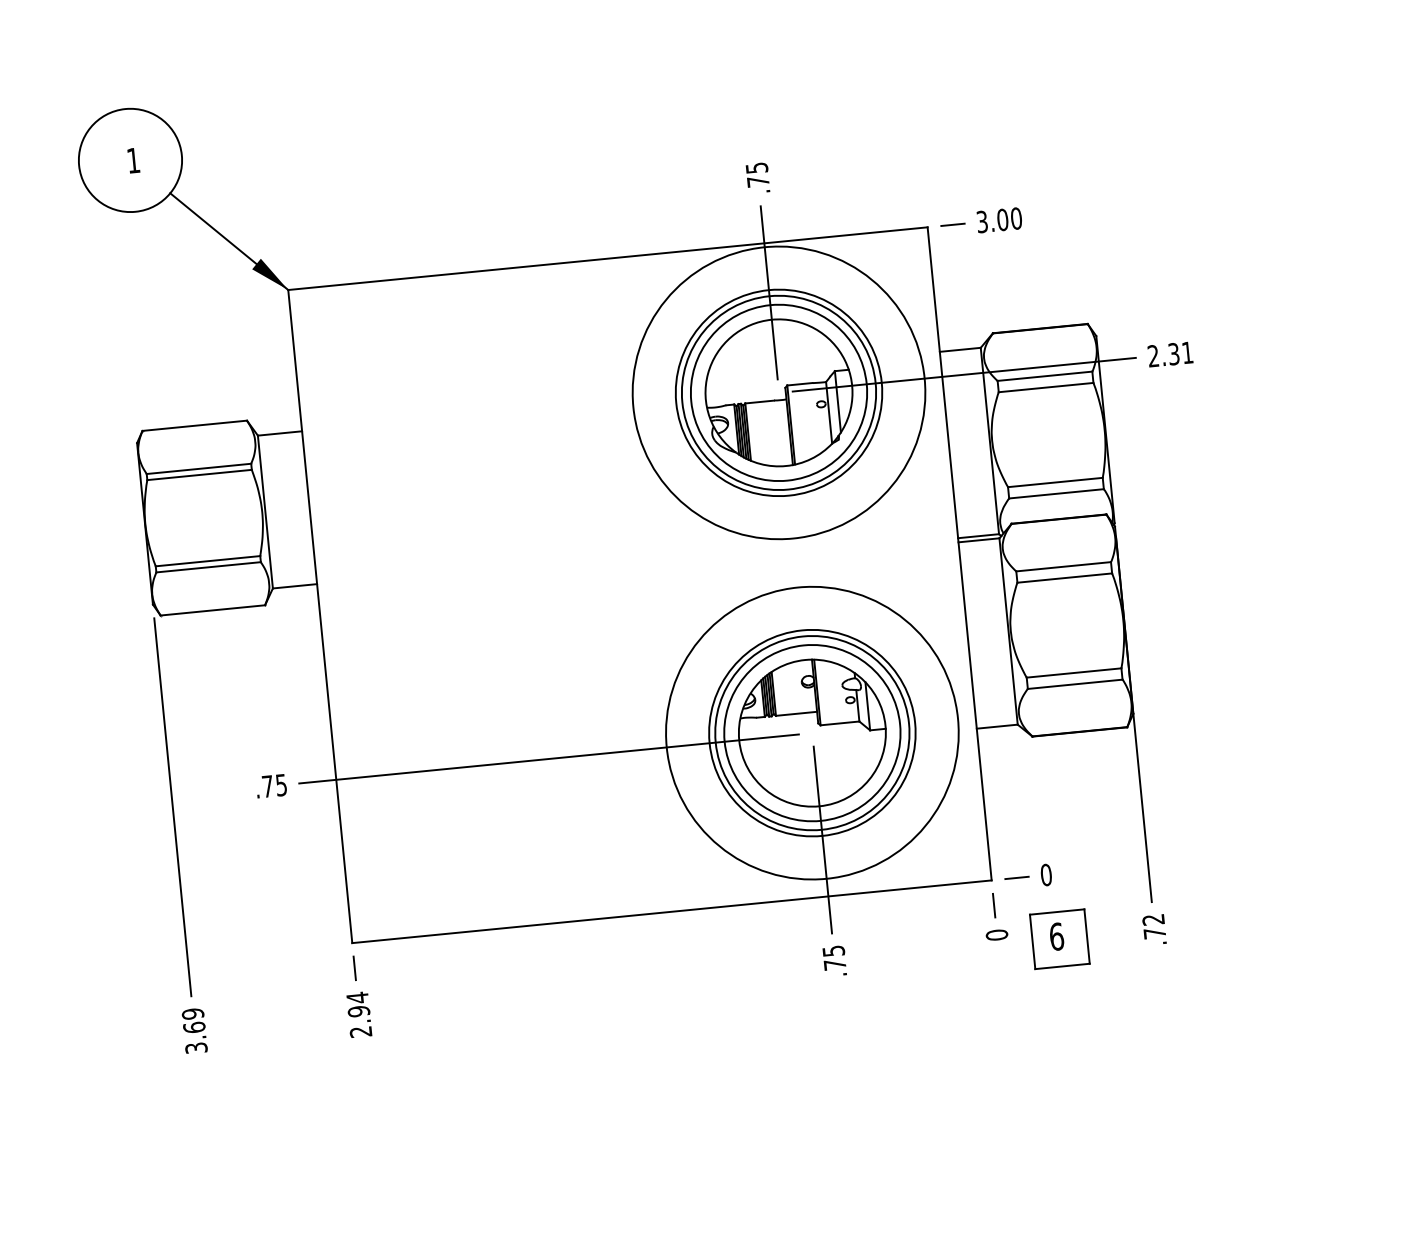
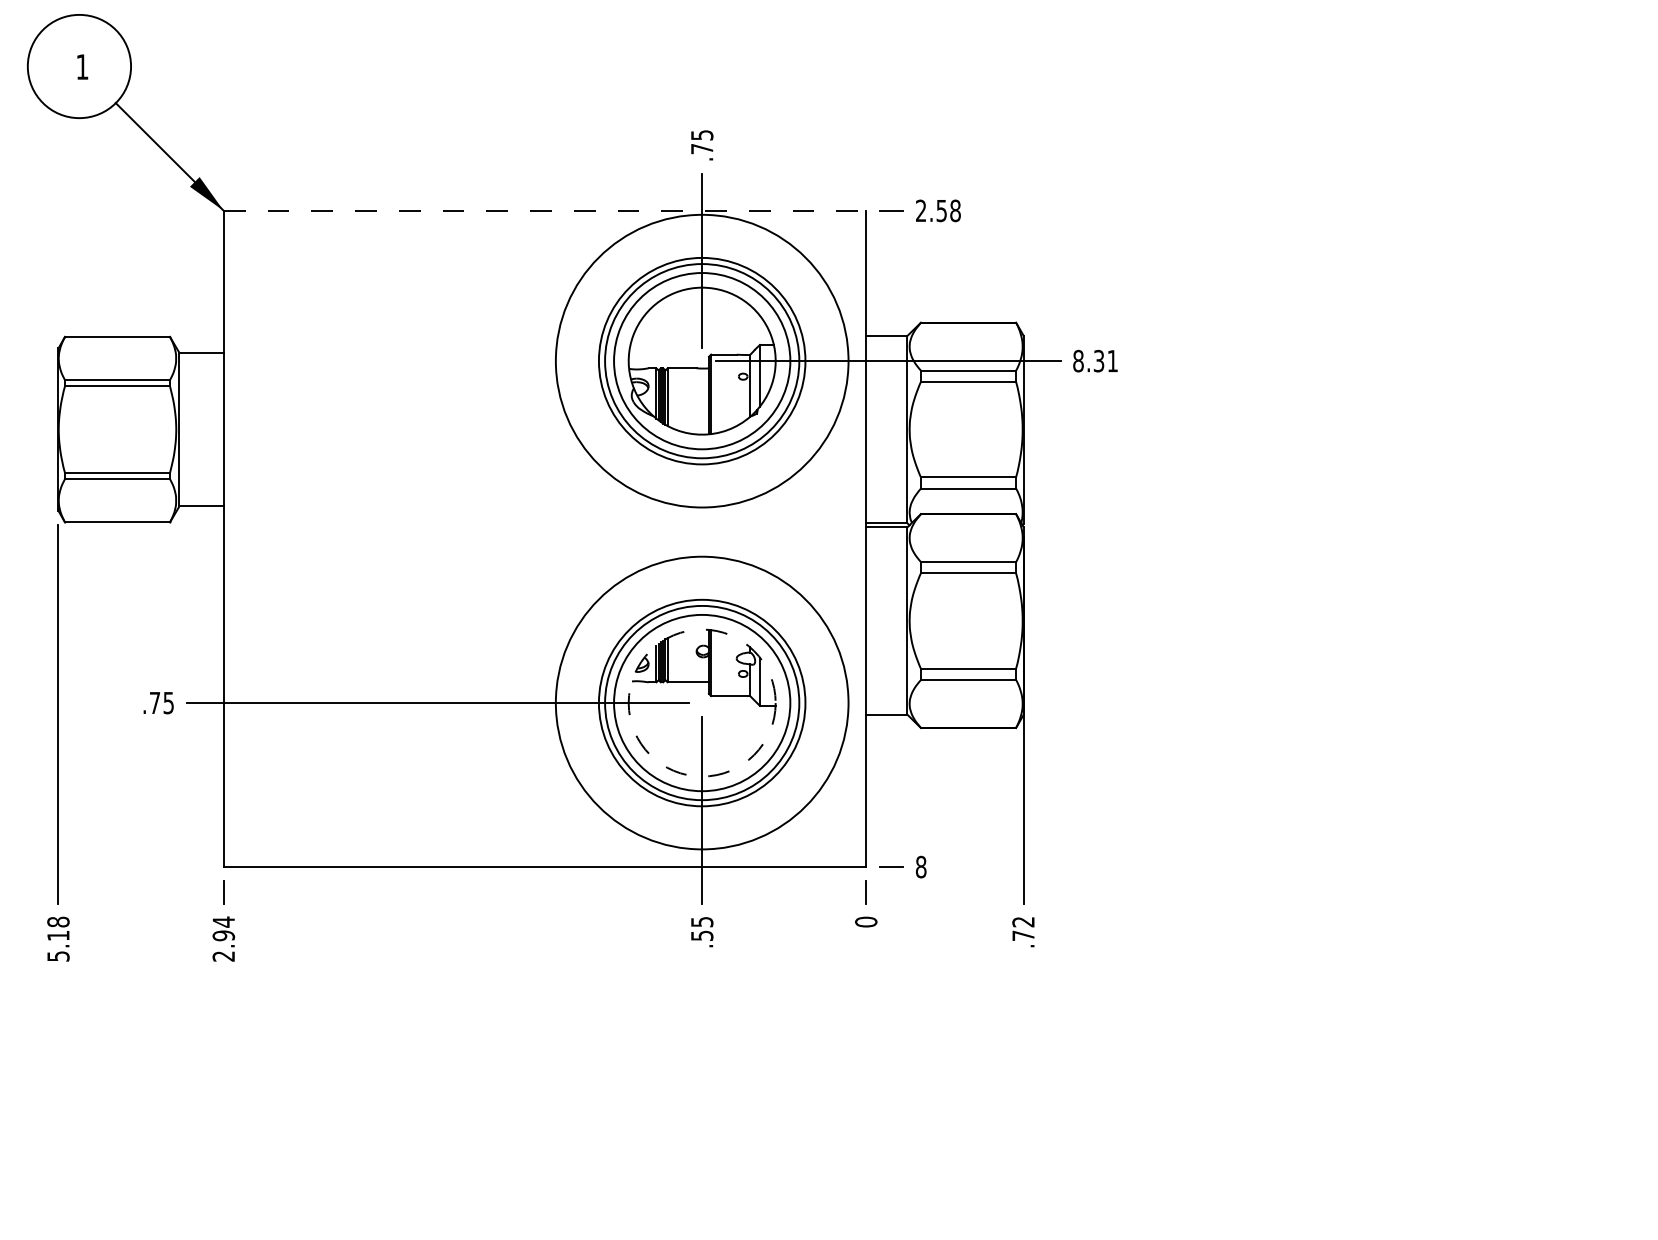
text: (999, 219) -> (938, 210), 3.00 -> 2.58
line: (608, 258) -> (545, 210), solid -> dashed
text: (1153, 356) -> (1078, 361), 2.31 -> 8.31
circle: (811, 732) -> (701, 702), solid -> dashed
text: (1045, 875) -> (920, 867), 0 -> 8
part: (1059, 939) -> (928, 932), removed
text: (835, 964) -> (702, 935), .75 -> .55
text: (194, 1030) -> (58, 938), 3.69 -> 5.18

